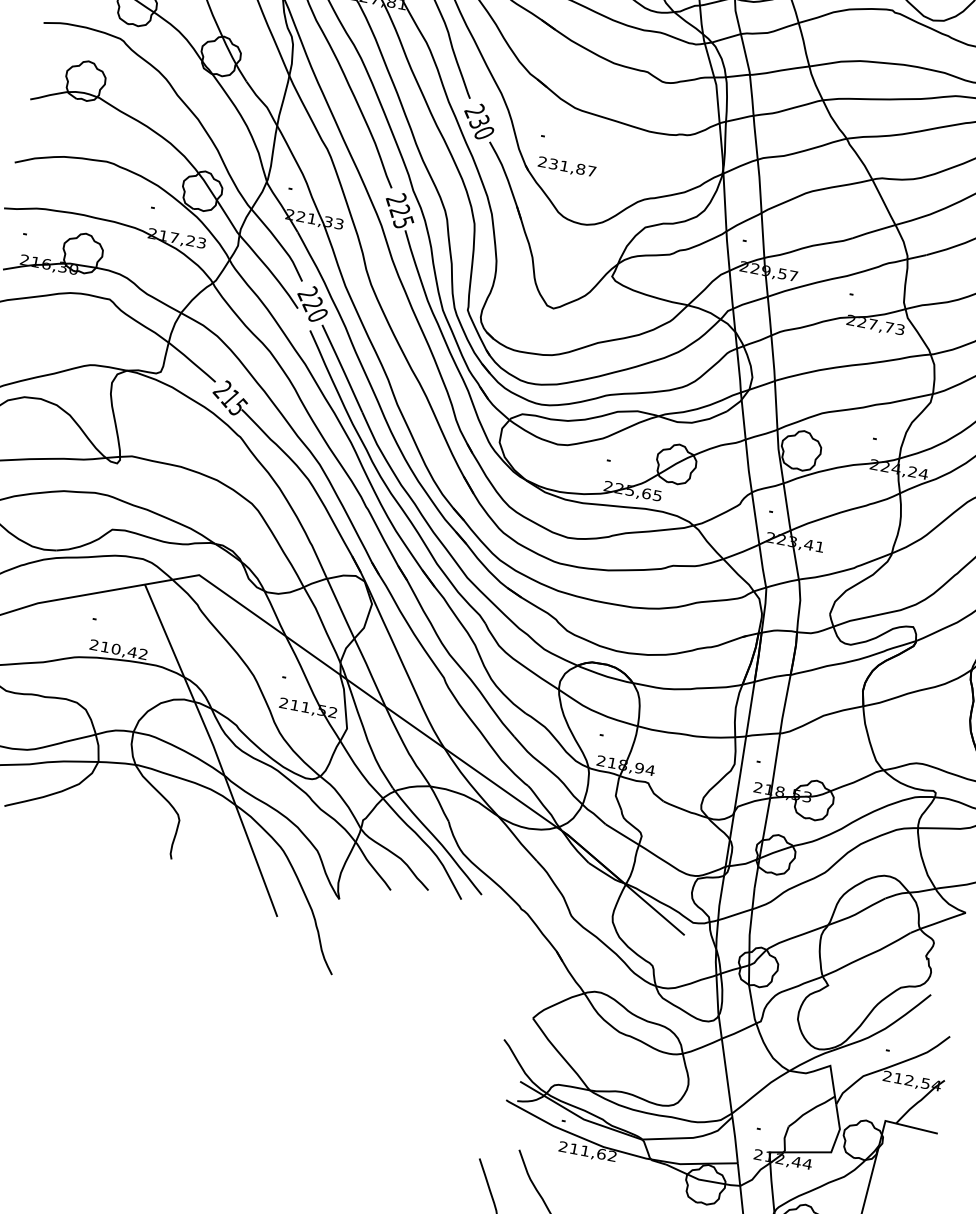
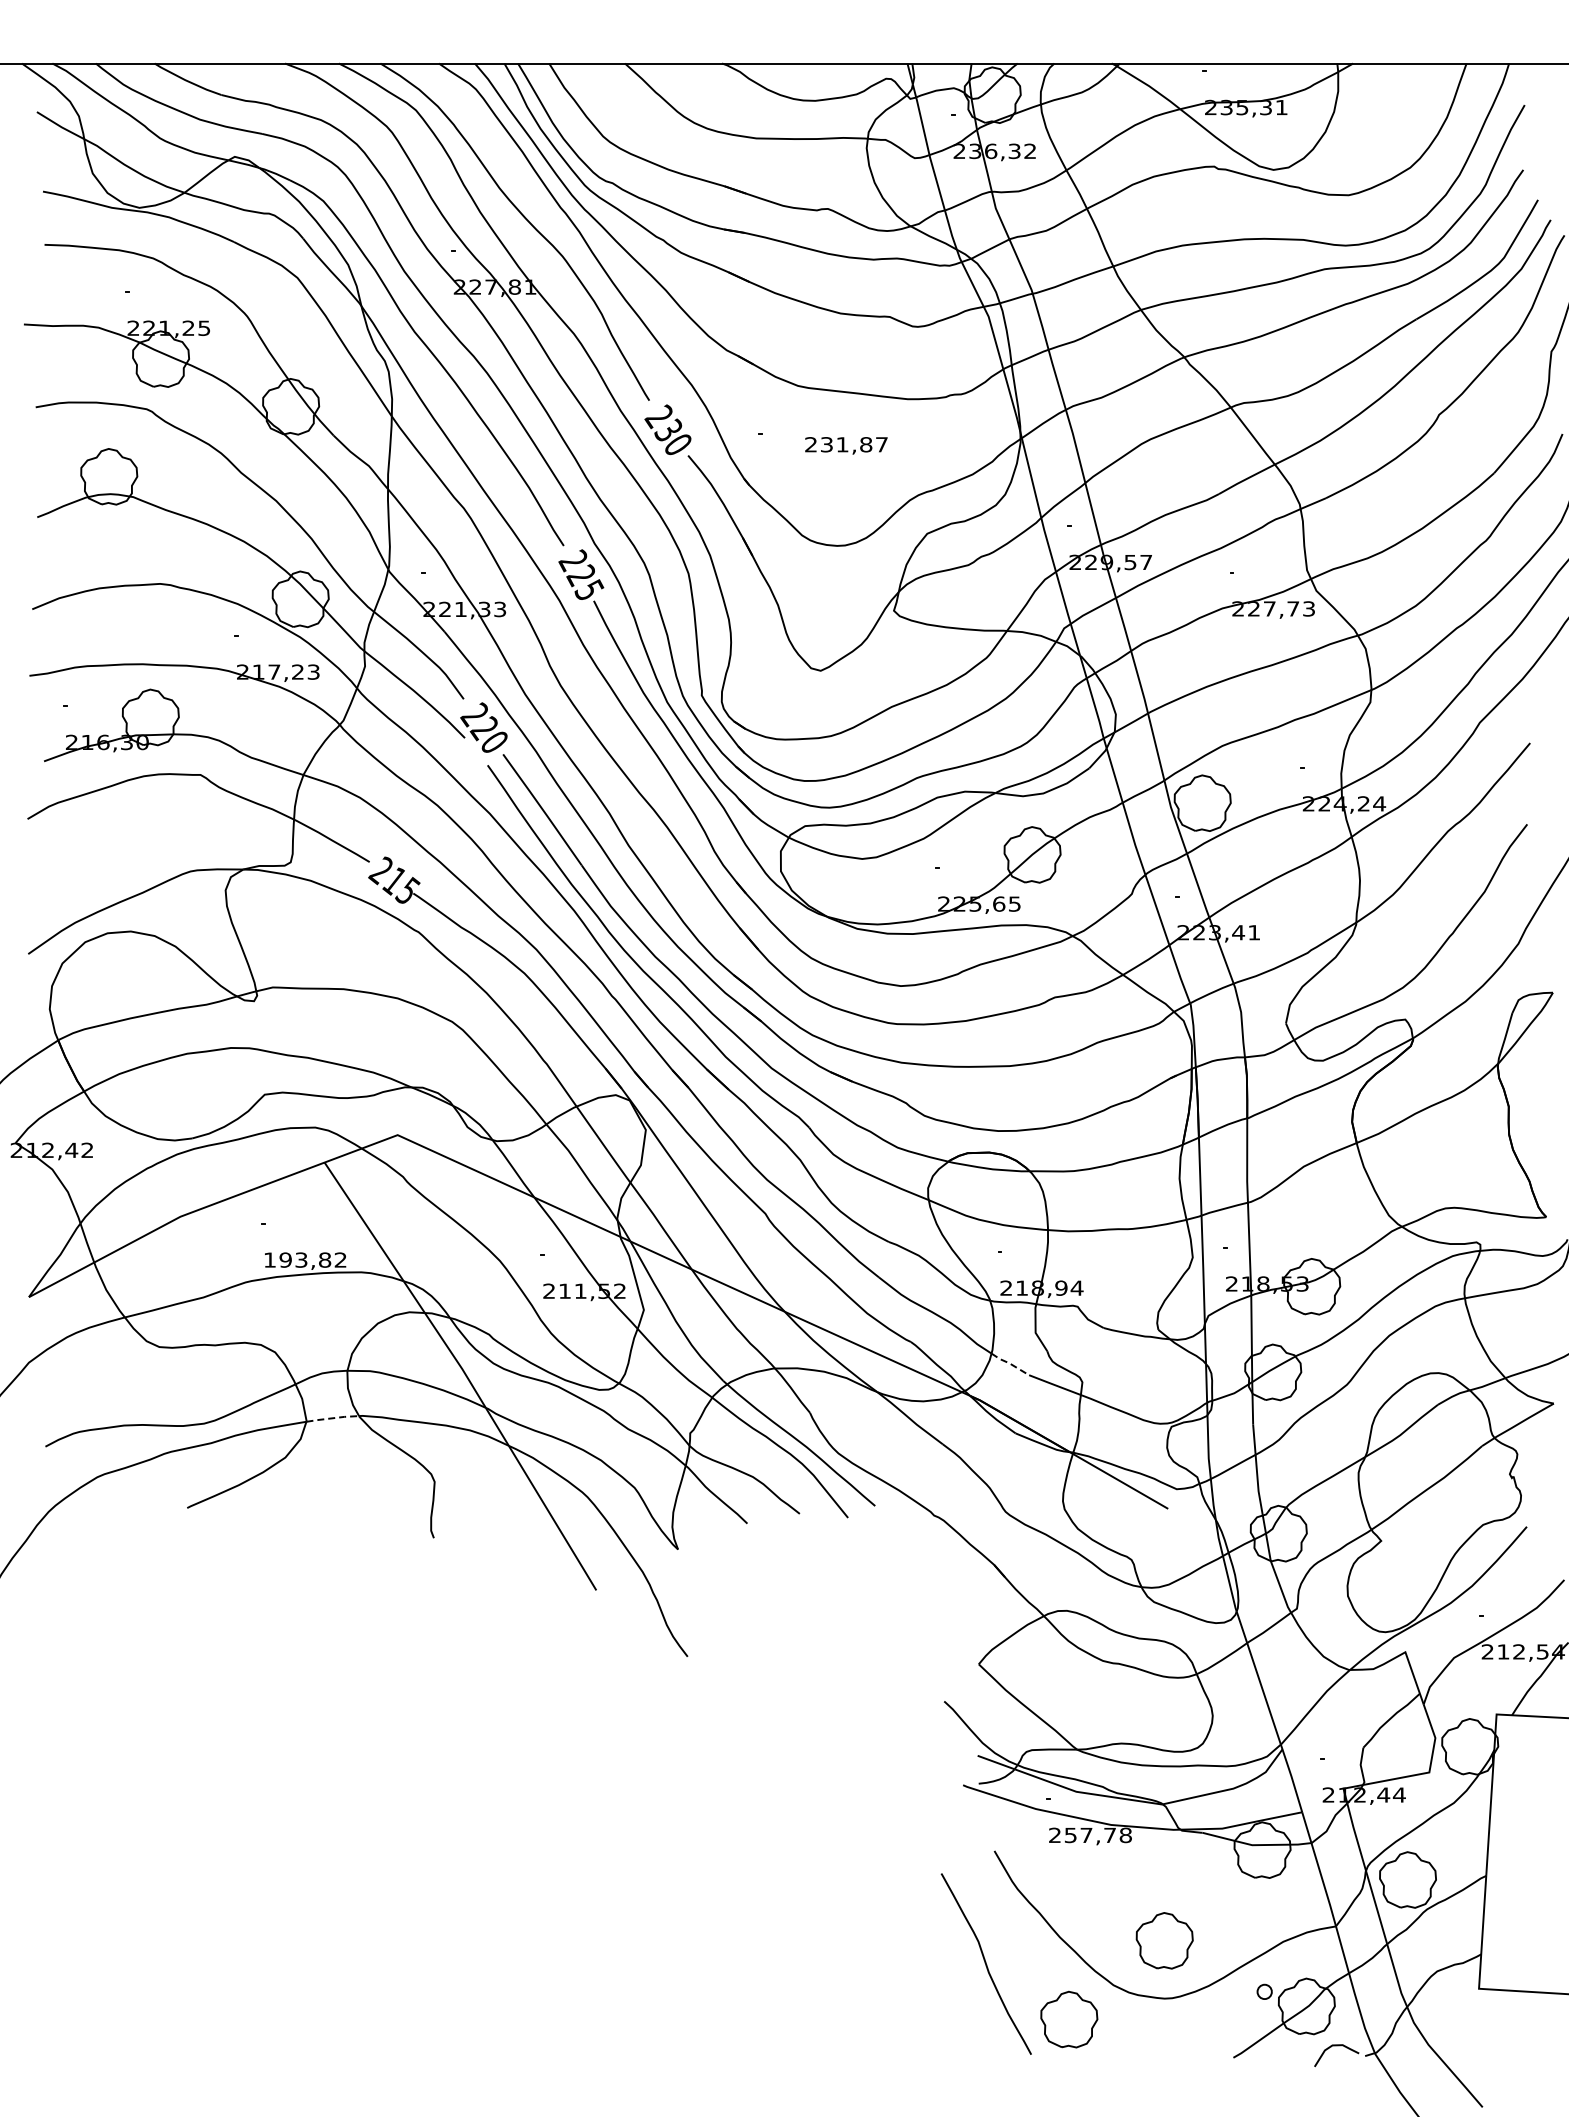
text: (567, 167) -> (846, 445), moved
text: (113, 648) -> (297, 1259), 210,42 -> 193,82
line: (116, 763) -> (332, 1418), solid -> dashed
line: (593, 813) -> (1009, 1363), solid -> dashed
text: (592, 1152) -> (1097, 1835), 211,62 -> 257,78

